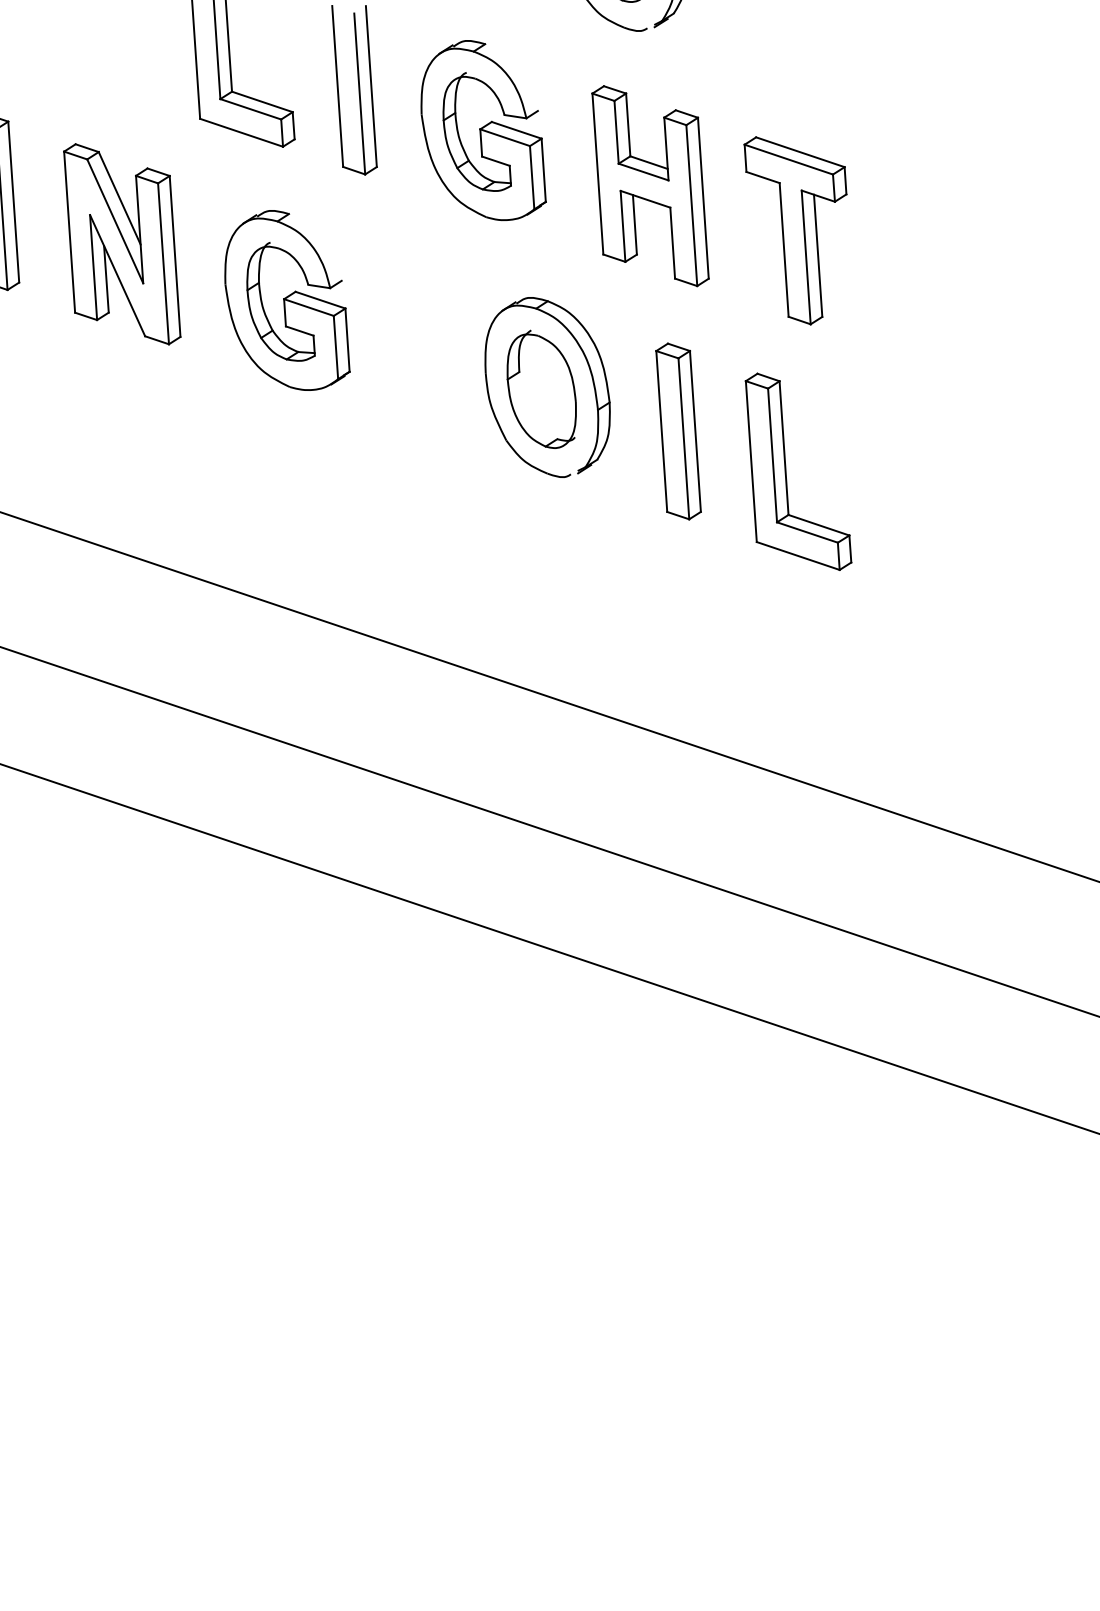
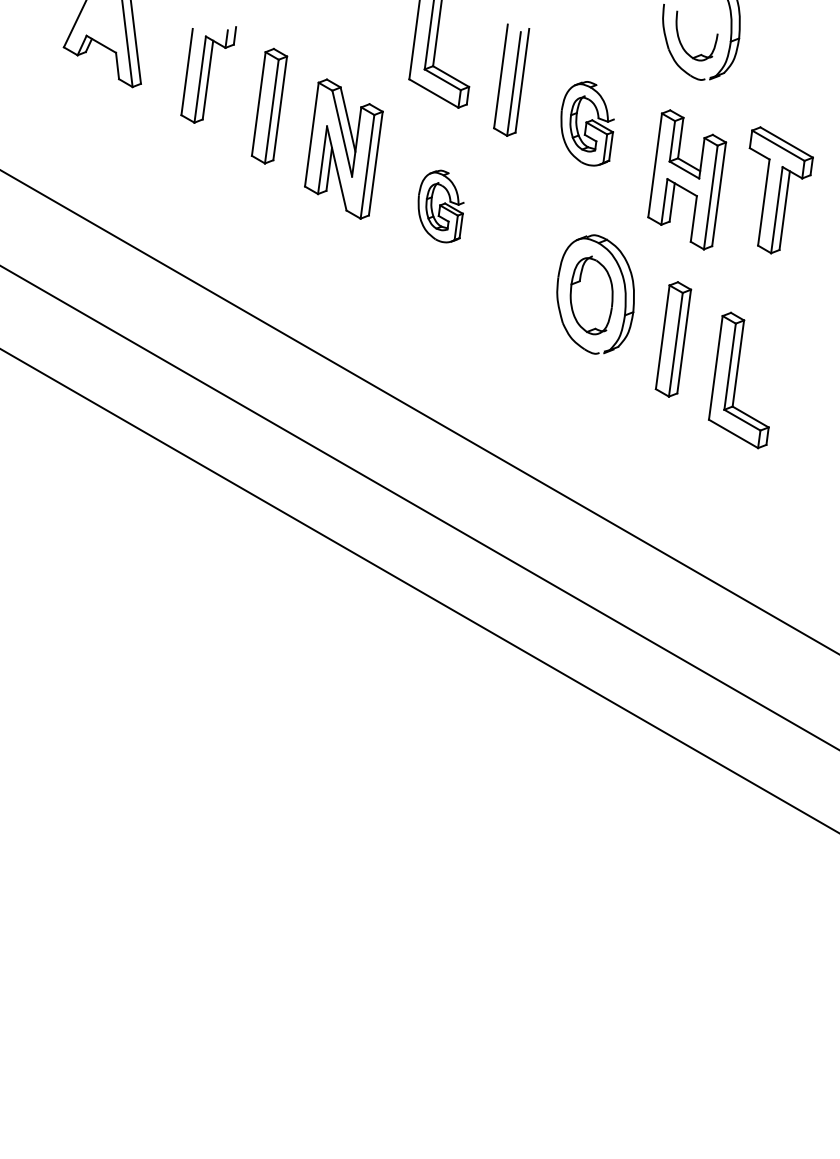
part: (482, 131) -> (587, 123), size x0.7
part: (805, 226) -> (780, 190), moved
part: (285, 301) -> (440, 206), size x0.6

